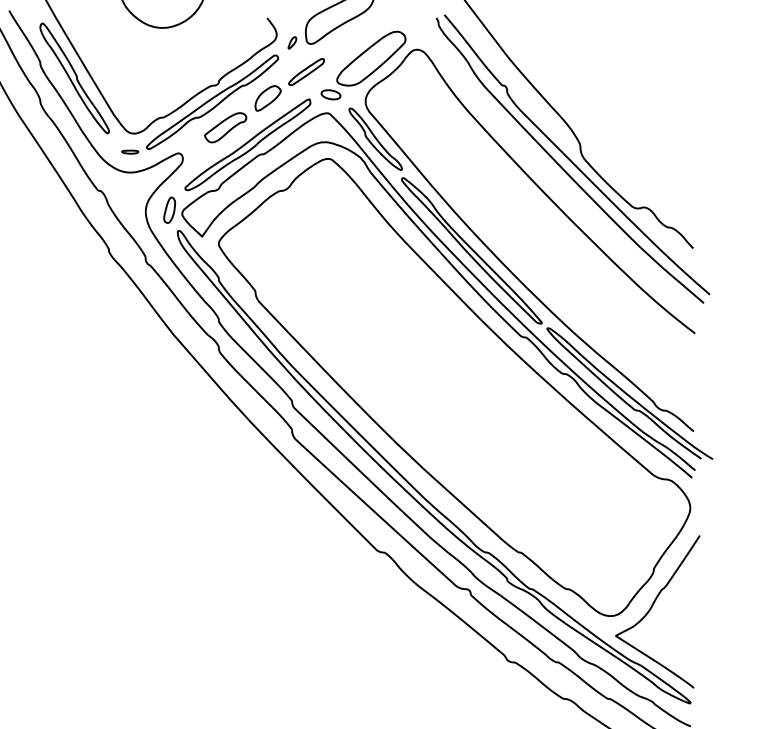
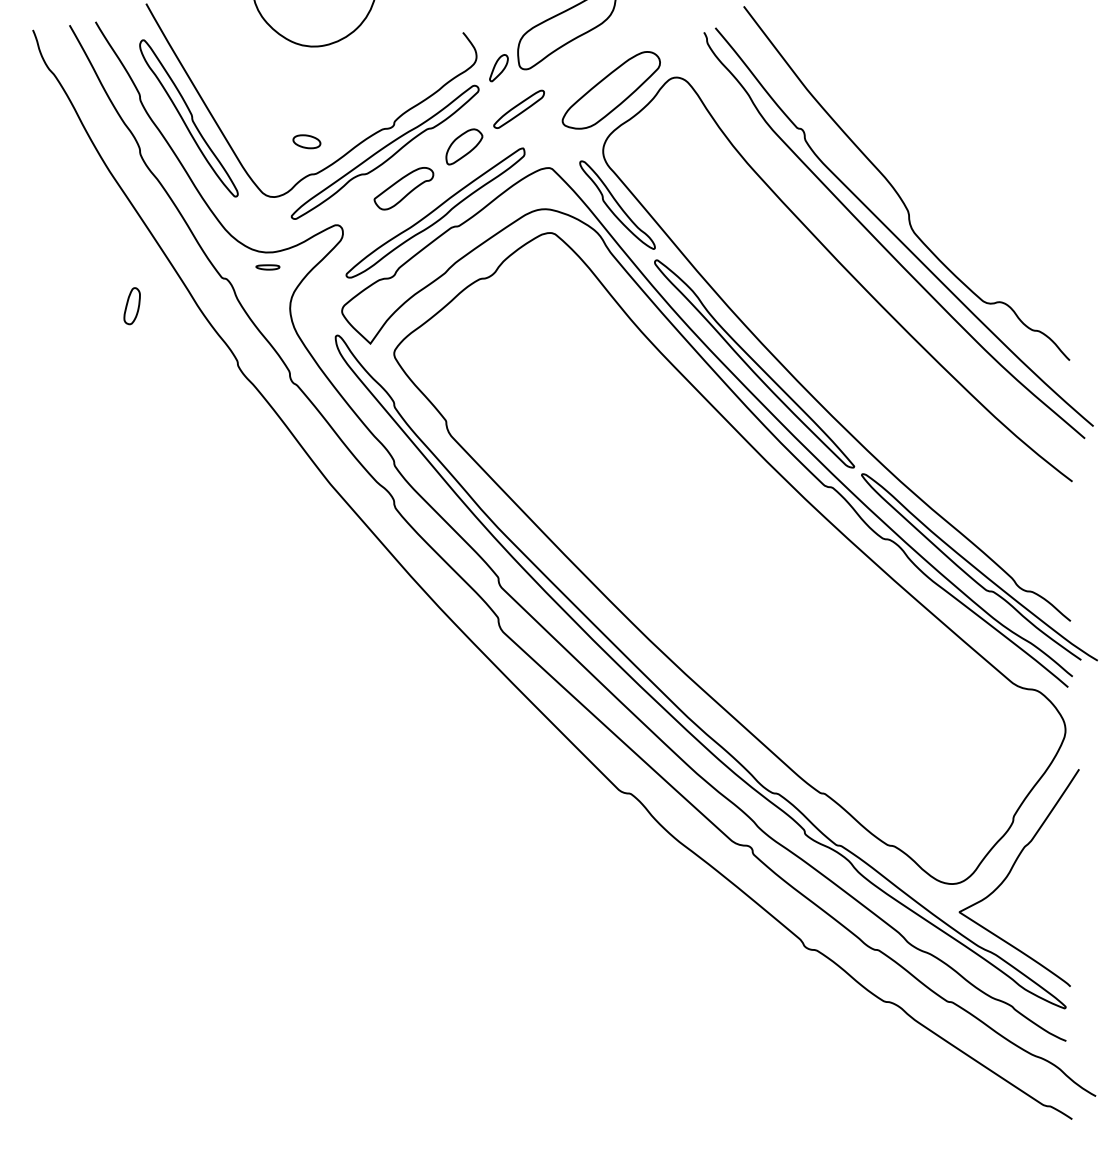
part: (292, 42) -> (498, 67), size x1.6
part: (330, 94) -> (306, 141), moved
part: (129, 152) -> (267, 267), moved
part: (169, 210) -> (131, 306), moved

